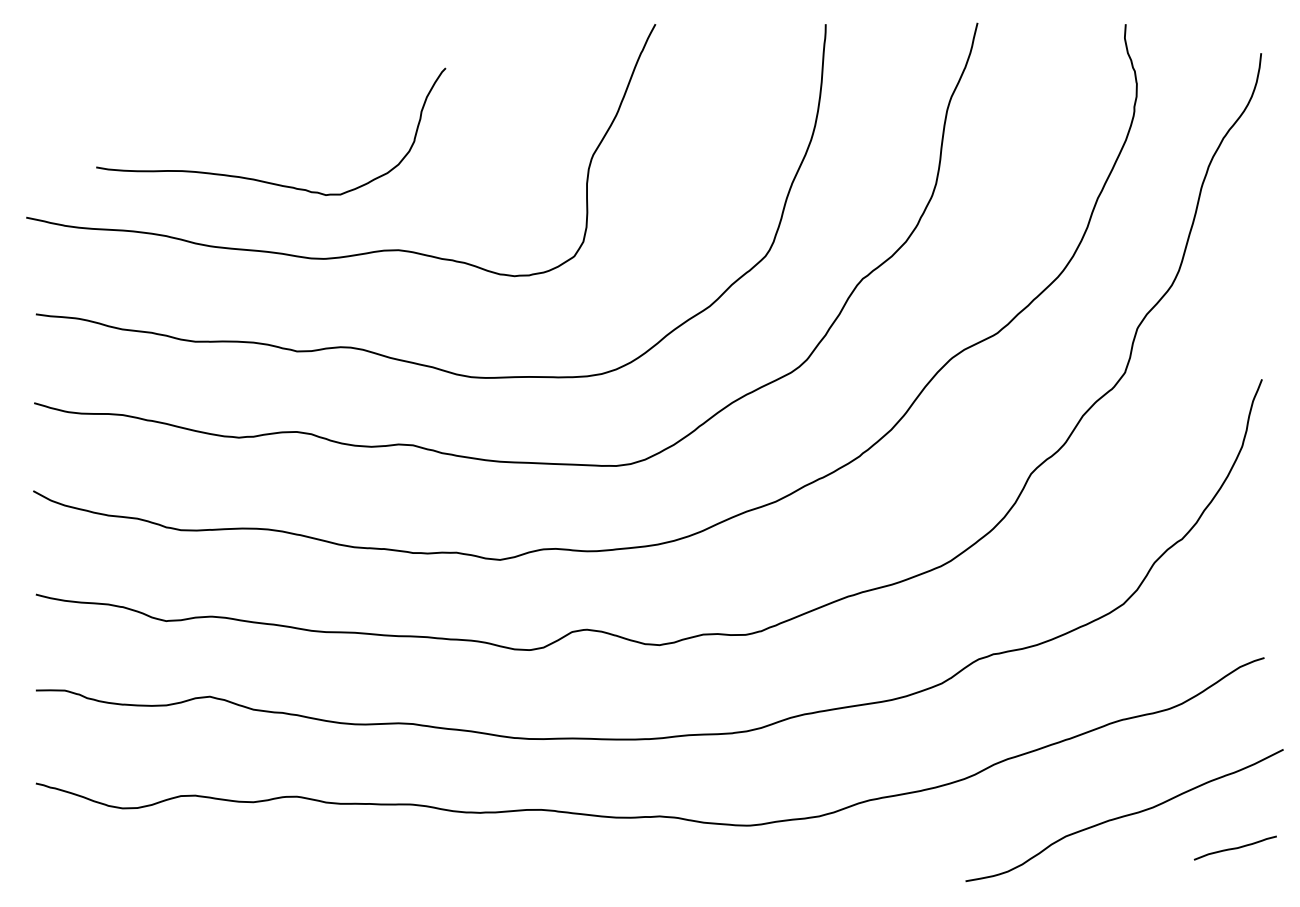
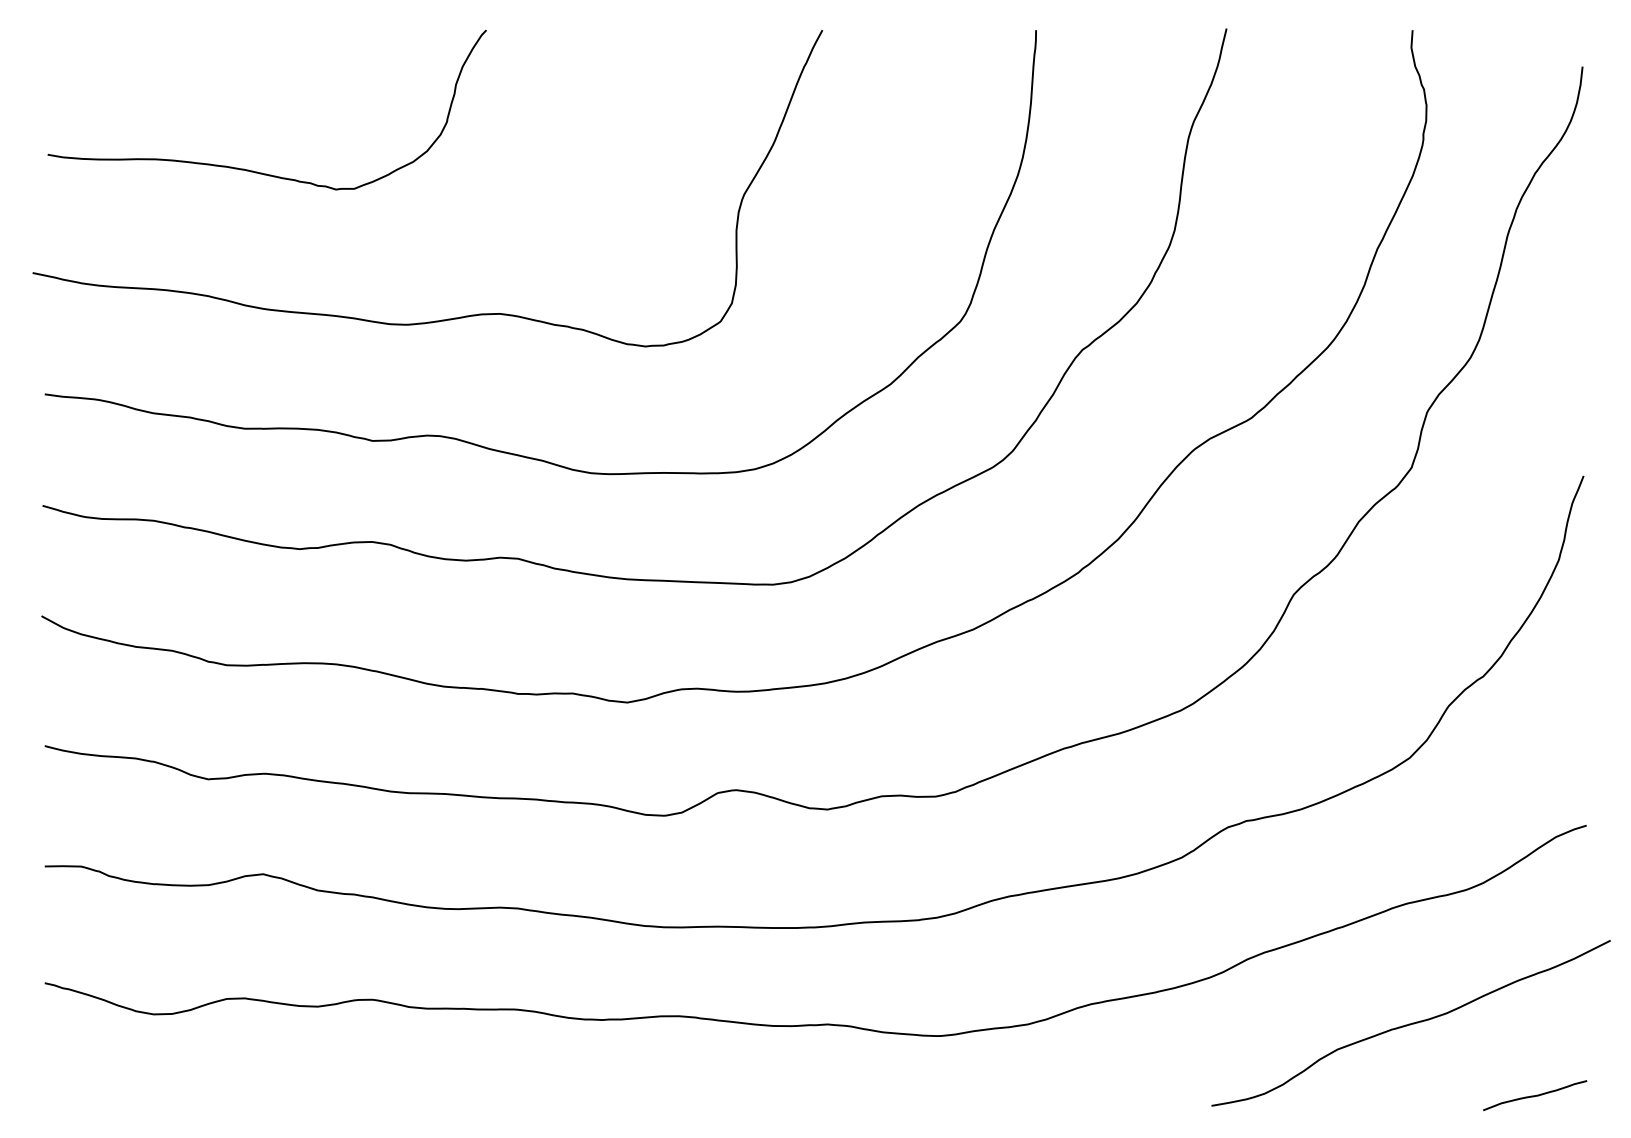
curve: (263, 180) -> (257, 171), moved
curve: (1234, 847) -> (1533, 1094), moved

